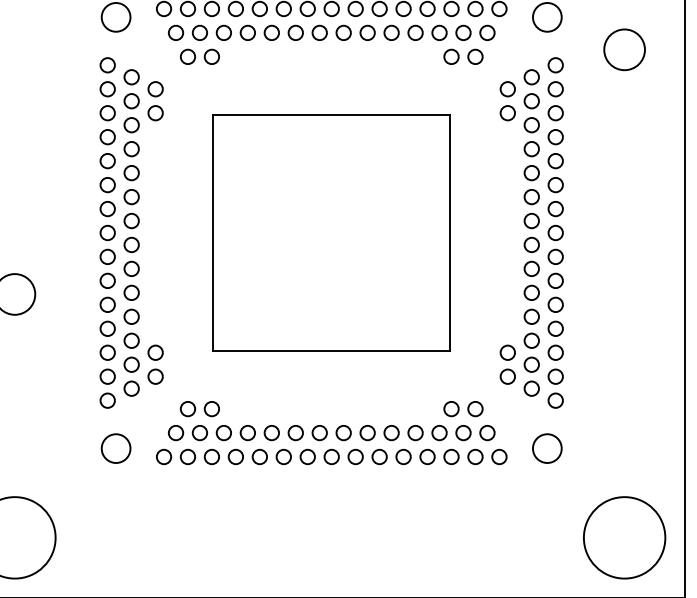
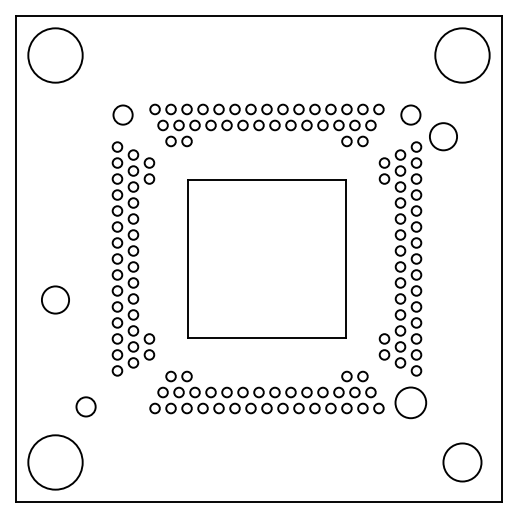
circle: (624, 49) -> (443, 136), moved
circle: (115, 447) -> (85, 406), moved
circle: (546, 447) -> (410, 402), size x1.6
circle: (624, 537) -> (462, 462), size x0.7

